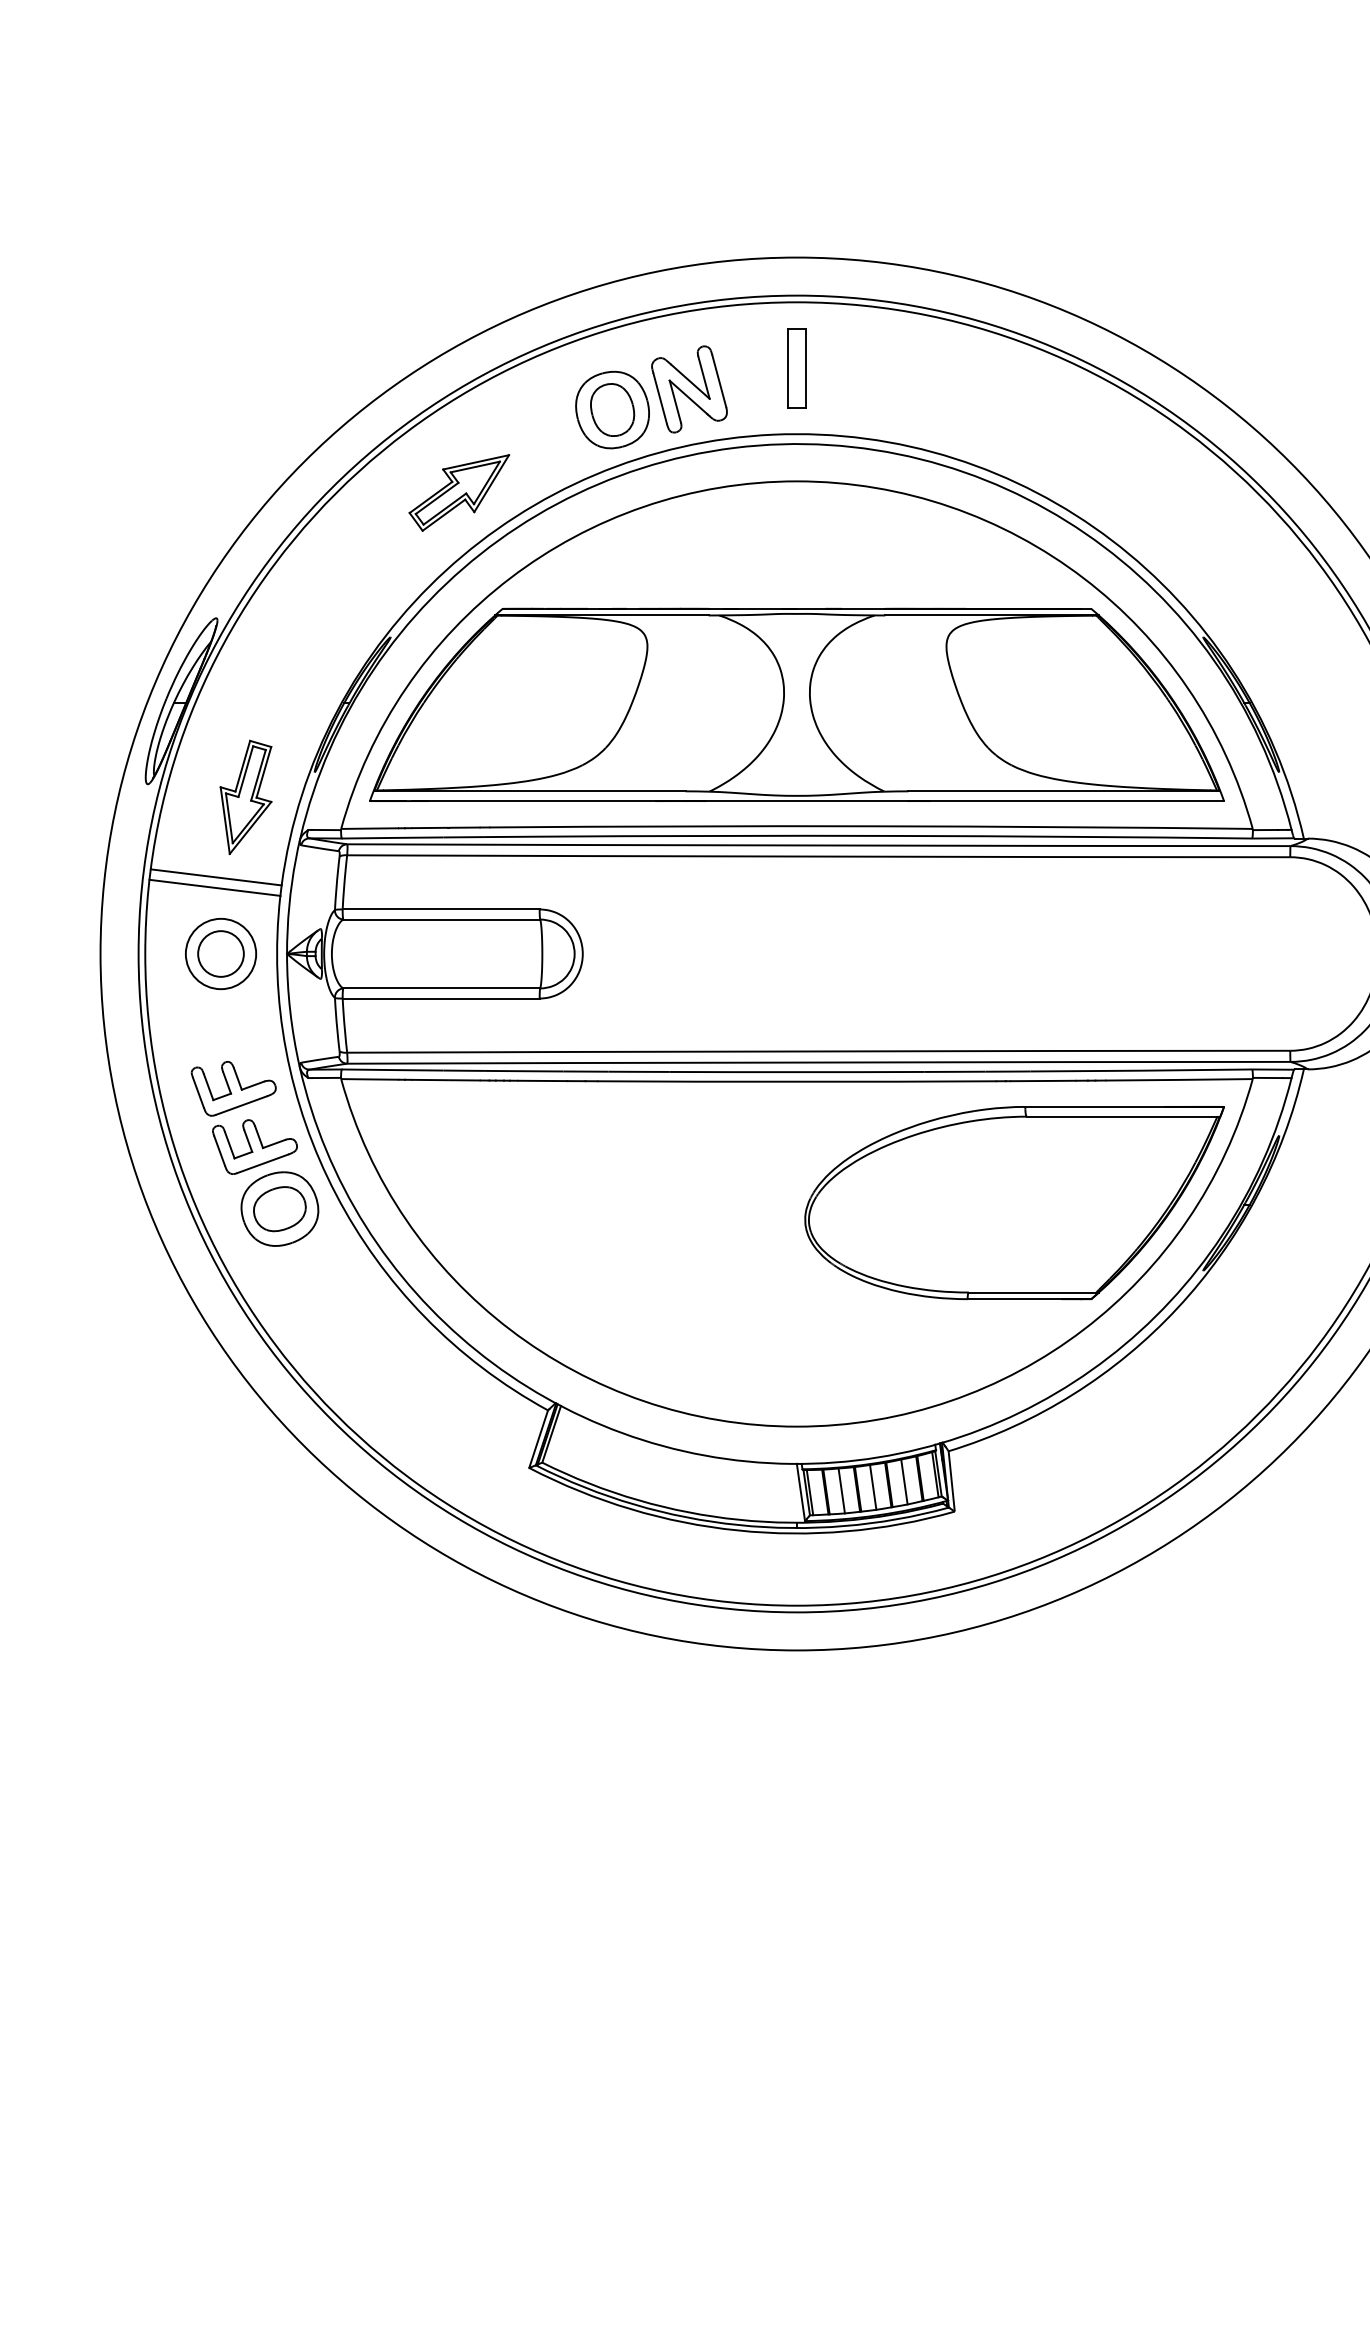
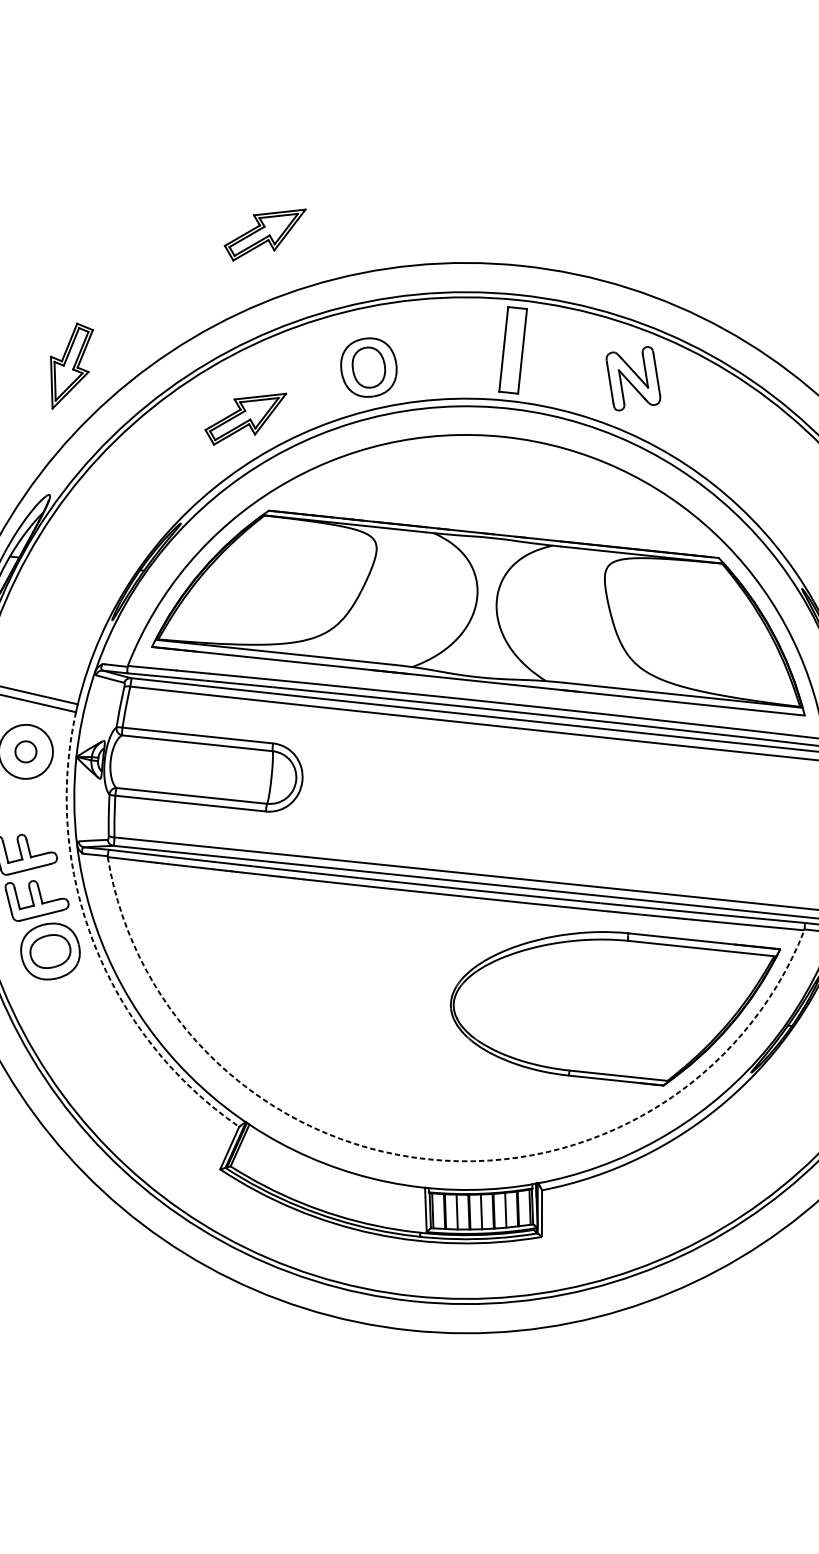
part: (458, 251) -> (263, 234), added
part: (796, 368) -> (512, 350), size x1.4
part: (689, 389) -> (633, 378), moved
part: (245, 796) -> (69, 365), moved
circle: (220, 953) -> (25, 751), size x0.6
arc: (335, 1193) -> (94, 944), solid -> dashed
arc: (796, 1426) -> (427, 1159), solid -> dashed

